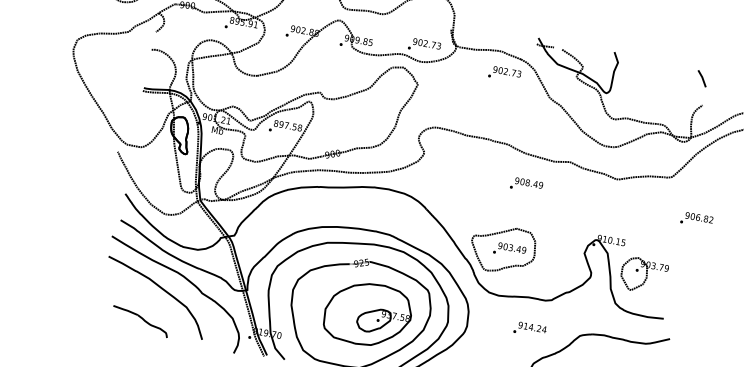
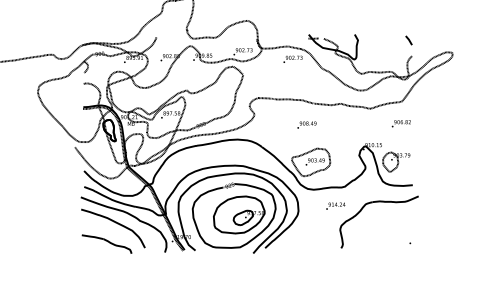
text: (526, 184) -> (306, 124), moved
text: (695, 219) -> (400, 123), moved
part: (139, 320) -> (106, 243), size x1.43

